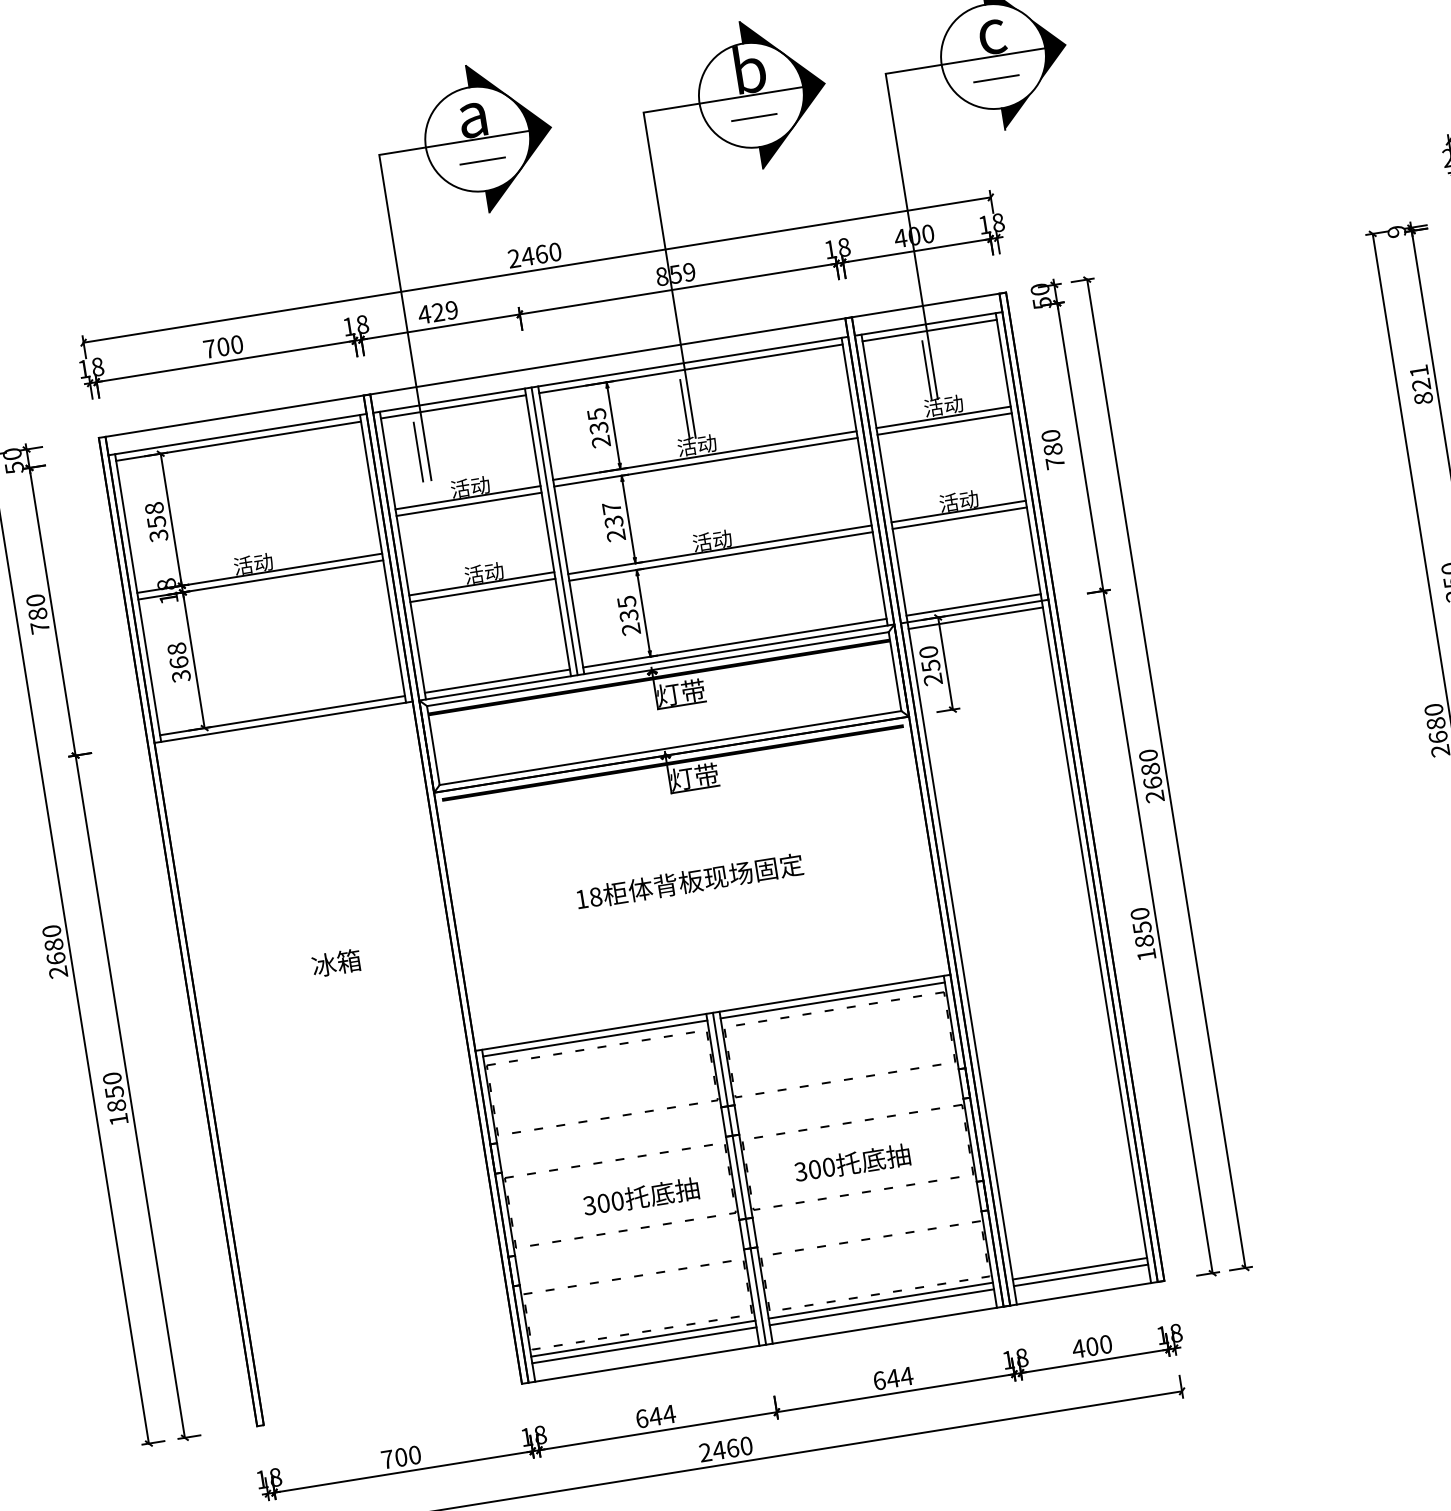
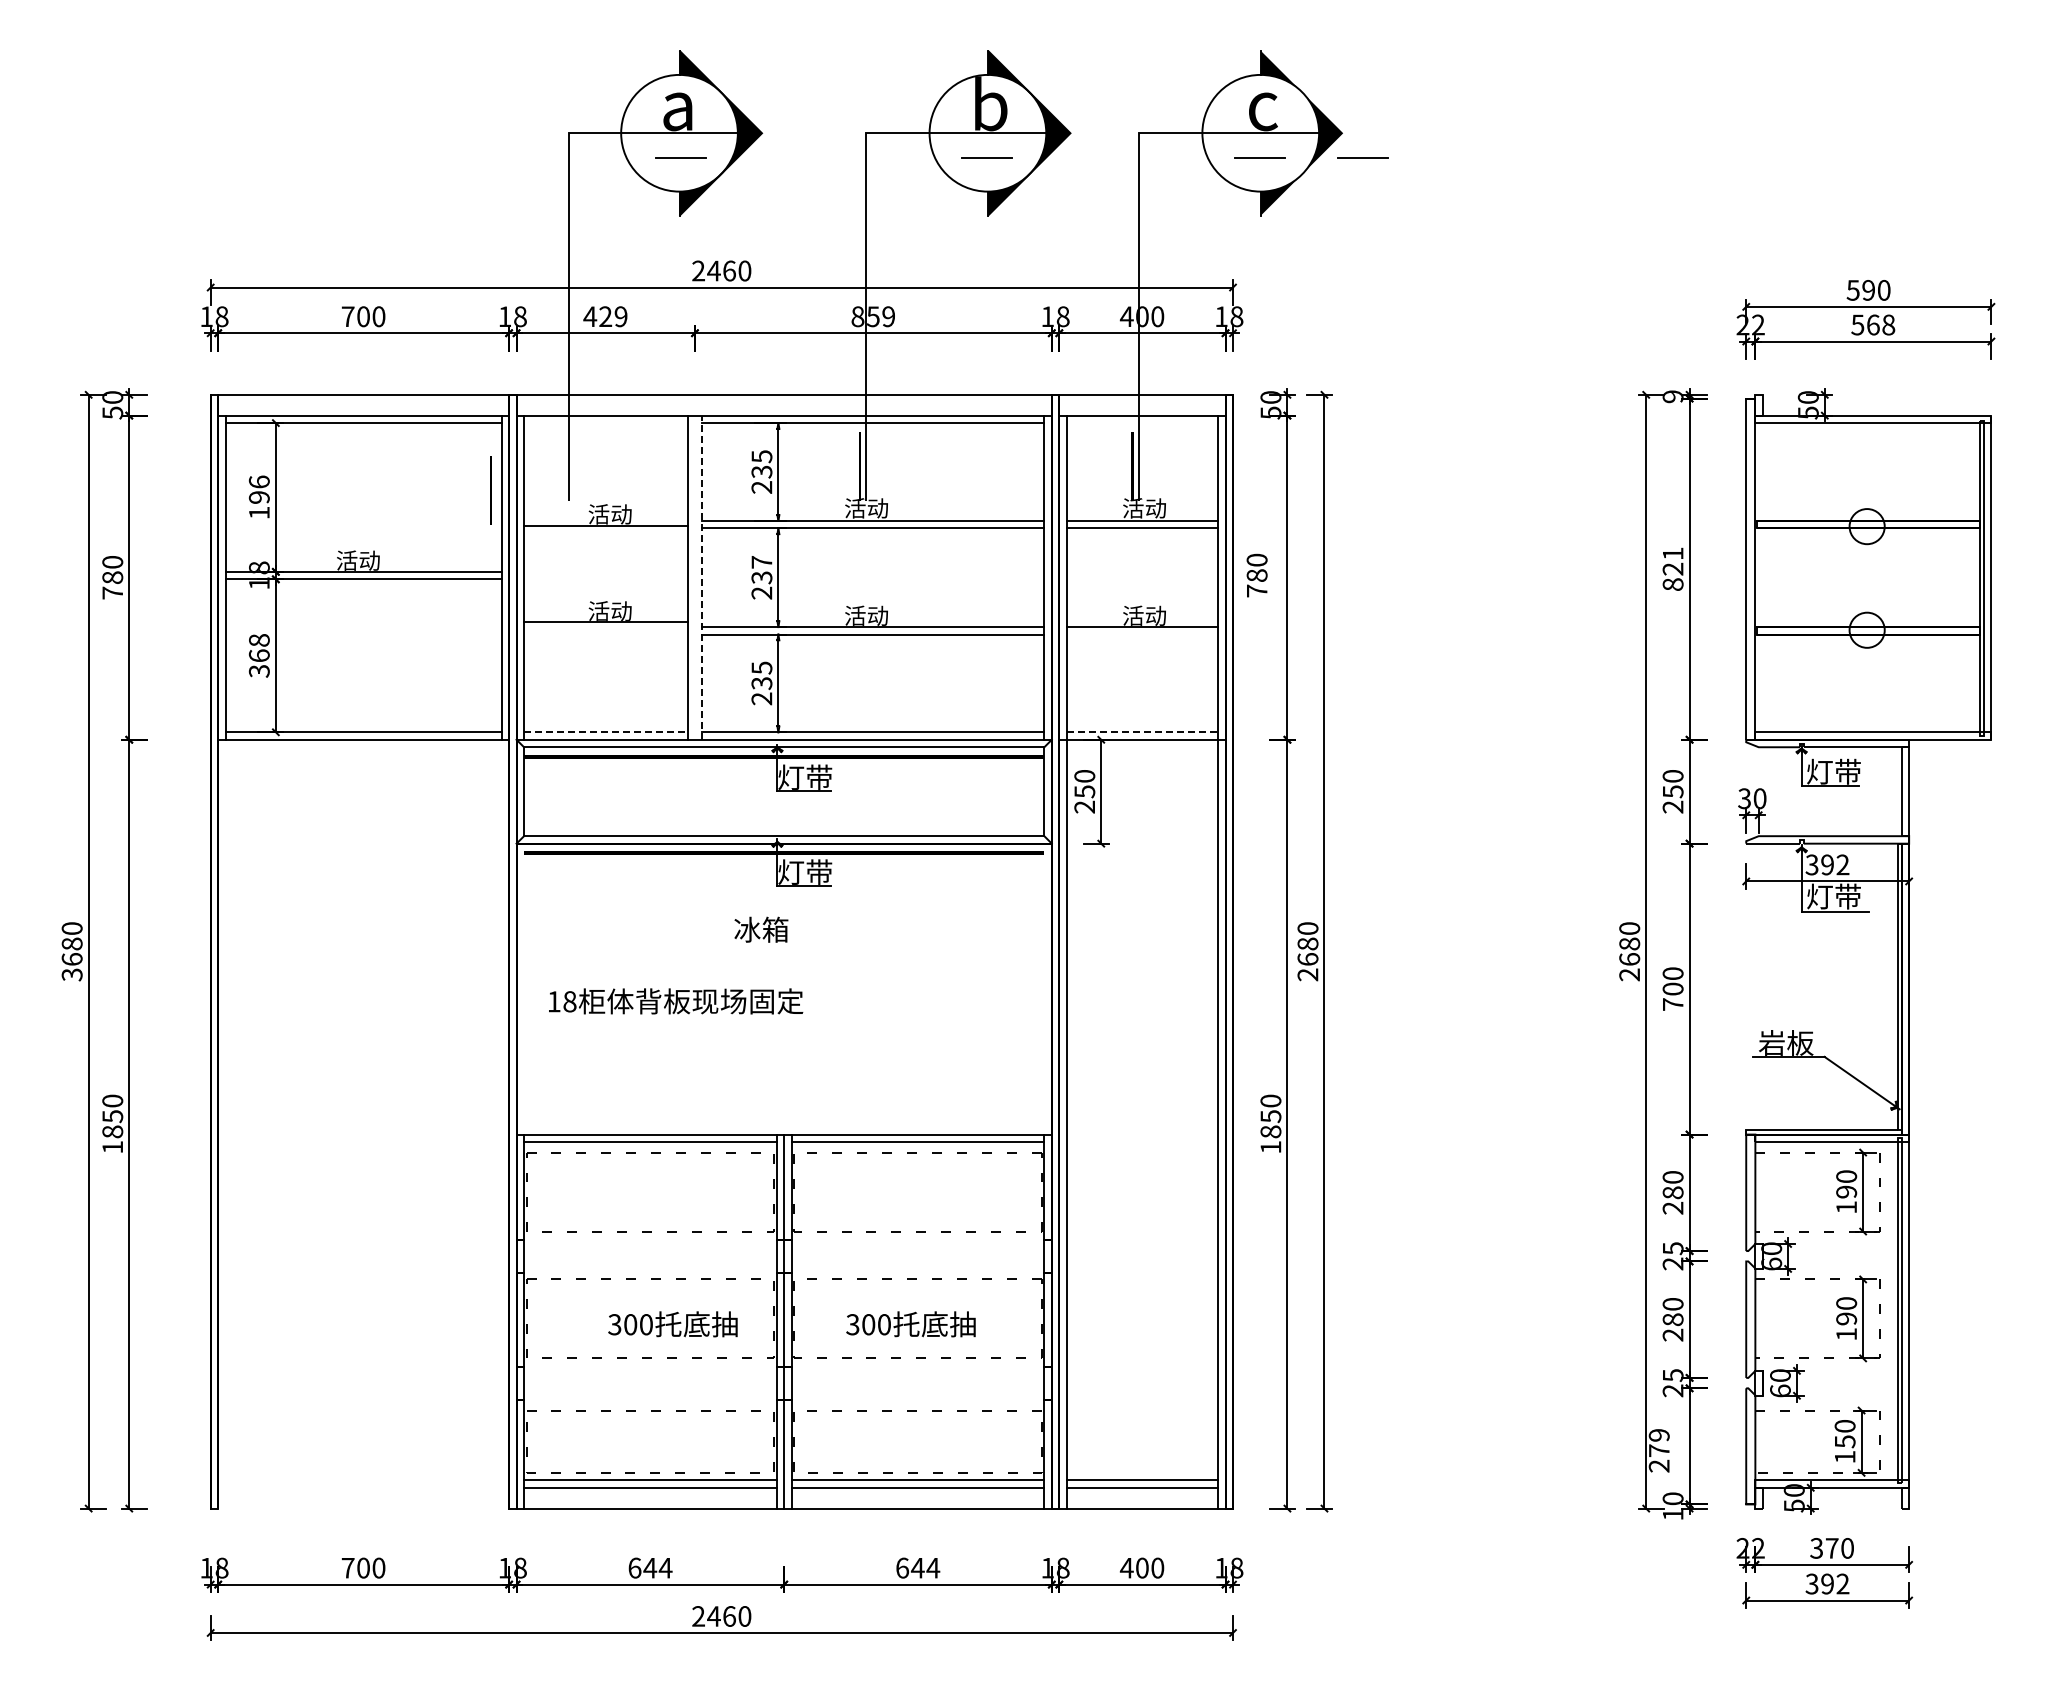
line: (1087, 63) -> (1362, 157), added
line: (929, 330) -> (1142, 423), removed
line: (453, 407) -> (605, 423), removed
line: (417, 452) -> (490, 490), moved
line: (468, 503) -> (605, 532), removed
line: (959, 518) -> (1142, 634), removed
text: (155, 522) -> (258, 497), 358 -> 196
line: (561, 530) -> (702, 577), solid -> dashed
line: (554, 531) -> (694, 577), removed
line: (482, 590) -> (605, 629), removed
line: (973, 605) -> (1142, 732), solid -> dashed
line: (975, 618) -> (1142, 747), removed
line: (497, 681) -> (605, 732), solid -> dashed
text: (690, 881) -> (676, 1001), moved
text: (336, 962) -> (761, 929), moved
text: (58, 971) -> (72, 974), 2680 -> 3680

